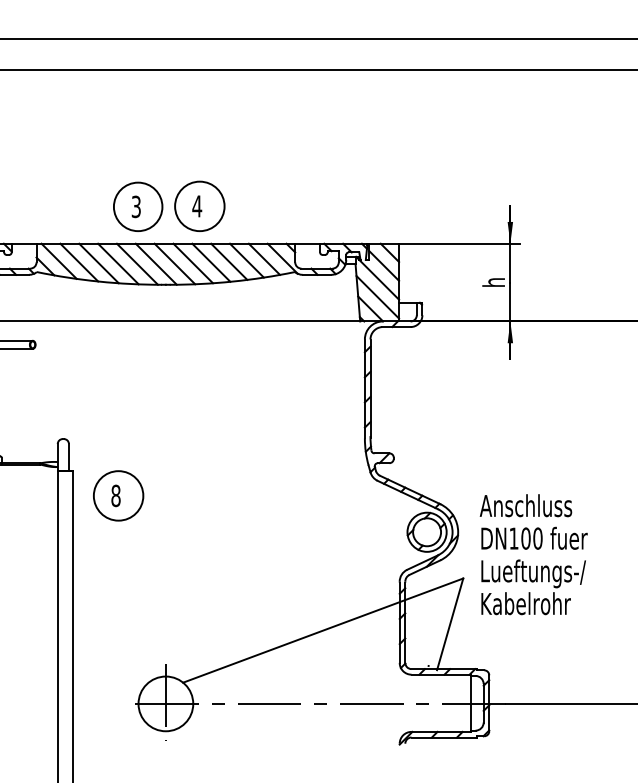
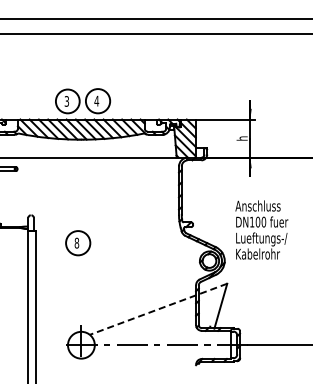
part: (119, 496) -> (78, 243), moved
text: (533, 553) -> (261, 229), moved
line: (323, 631) -> (158, 309), solid -> dashed

